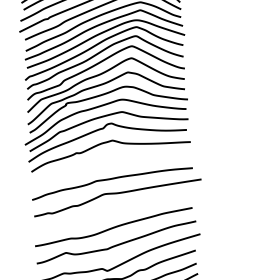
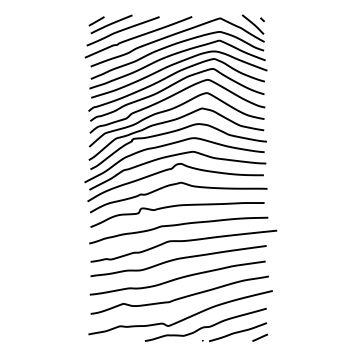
curve: (110, 162) -> (177, 206), added
curve: (113, 210) -> (178, 259), added

